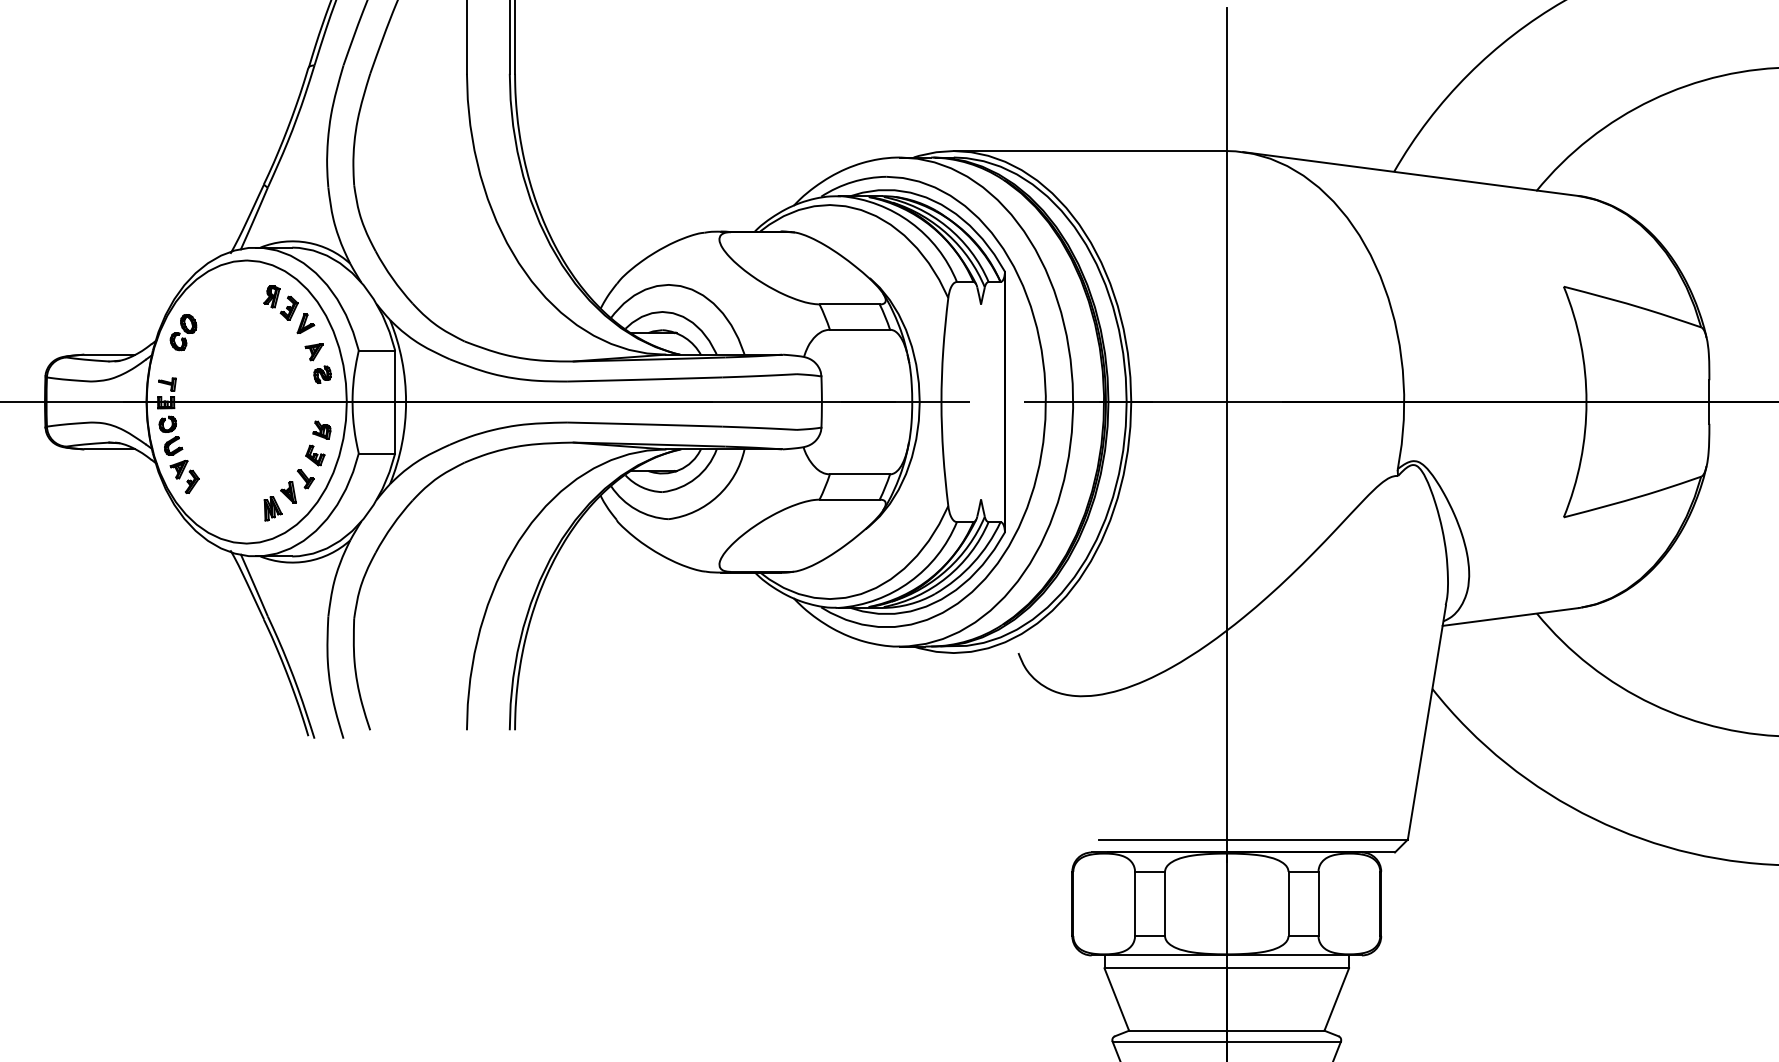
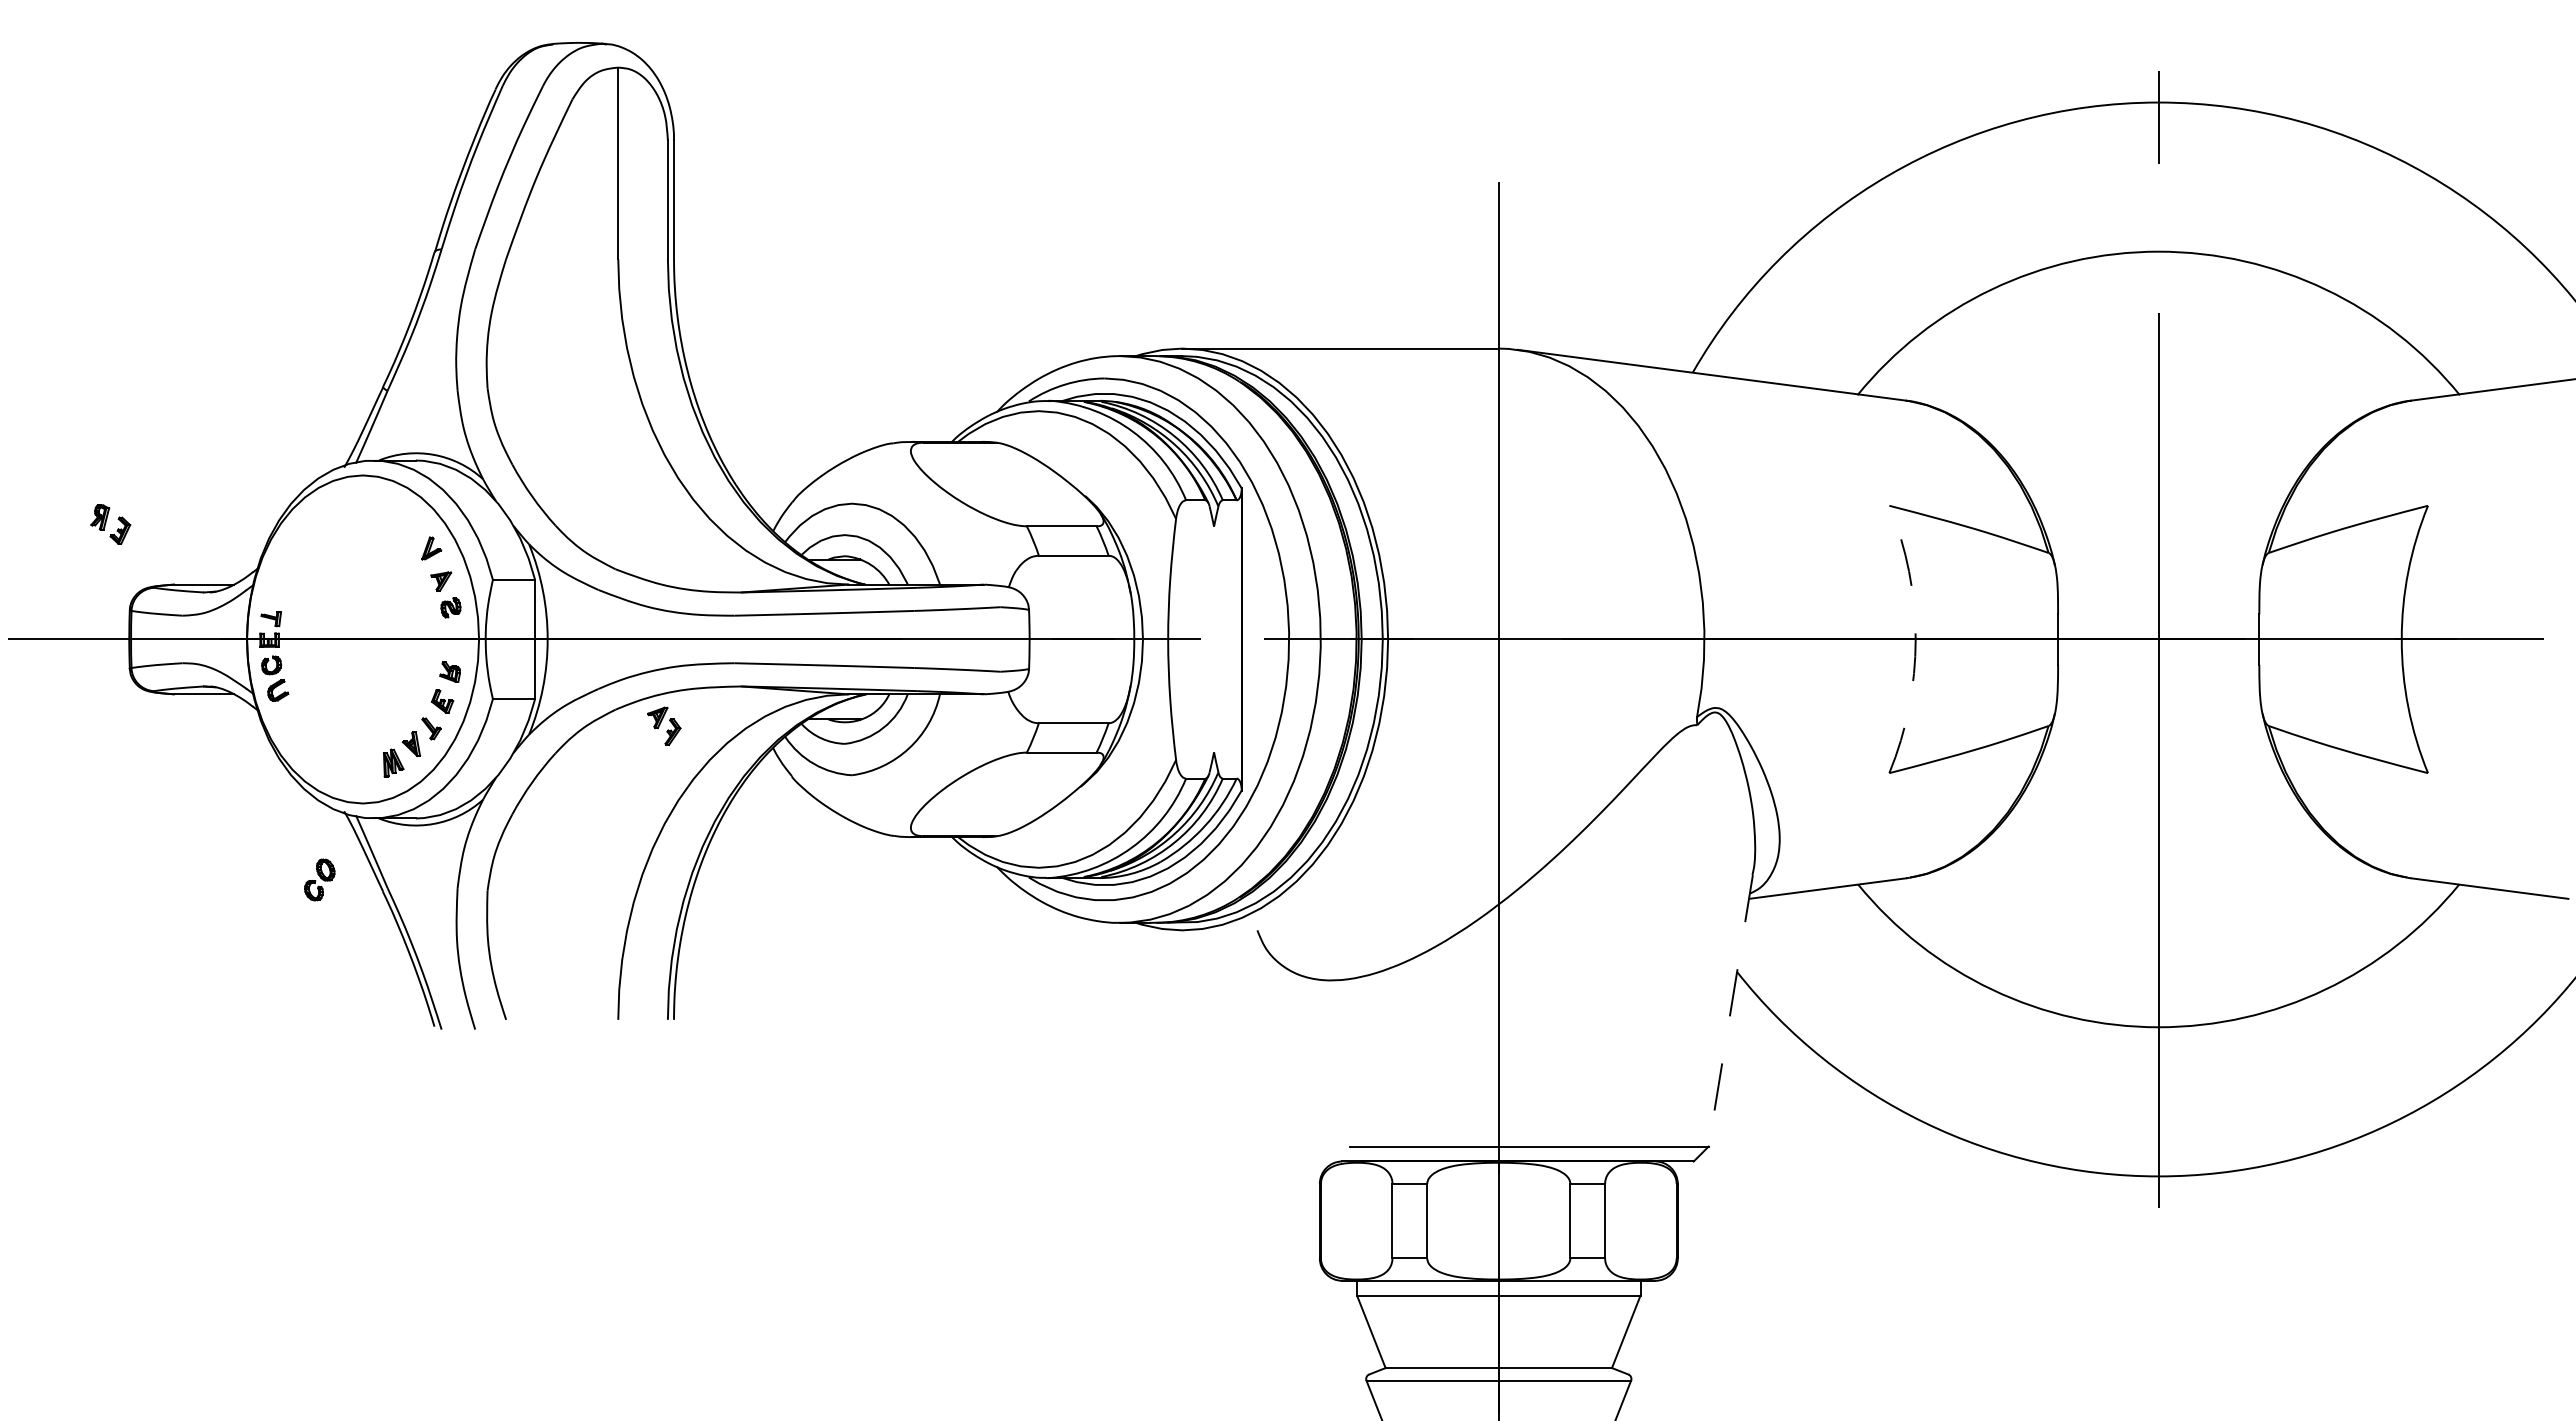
part: (280, 302) -> (110, 524), moved
part: (183, 332) -> (319, 879), moved
arc: (1586, 402) -> (1915, 639), solid -> dashed
part: (184, 476) -> (664, 725), moved
line: (1426, 722) -> (1730, 1010), solid -> dashed

